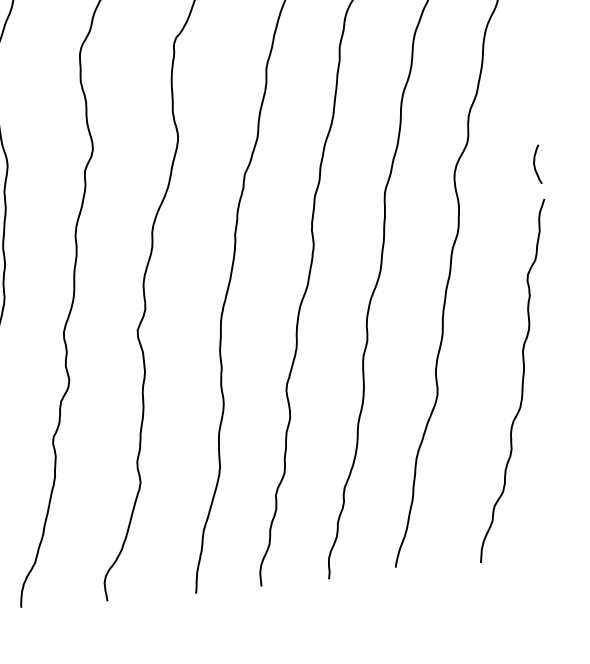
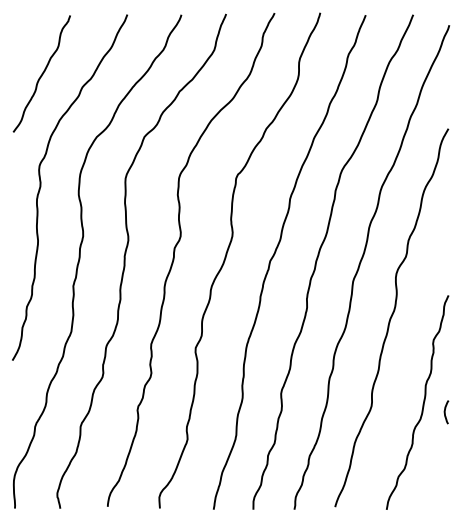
curve: (535, 165) -> (445, 412), moved

